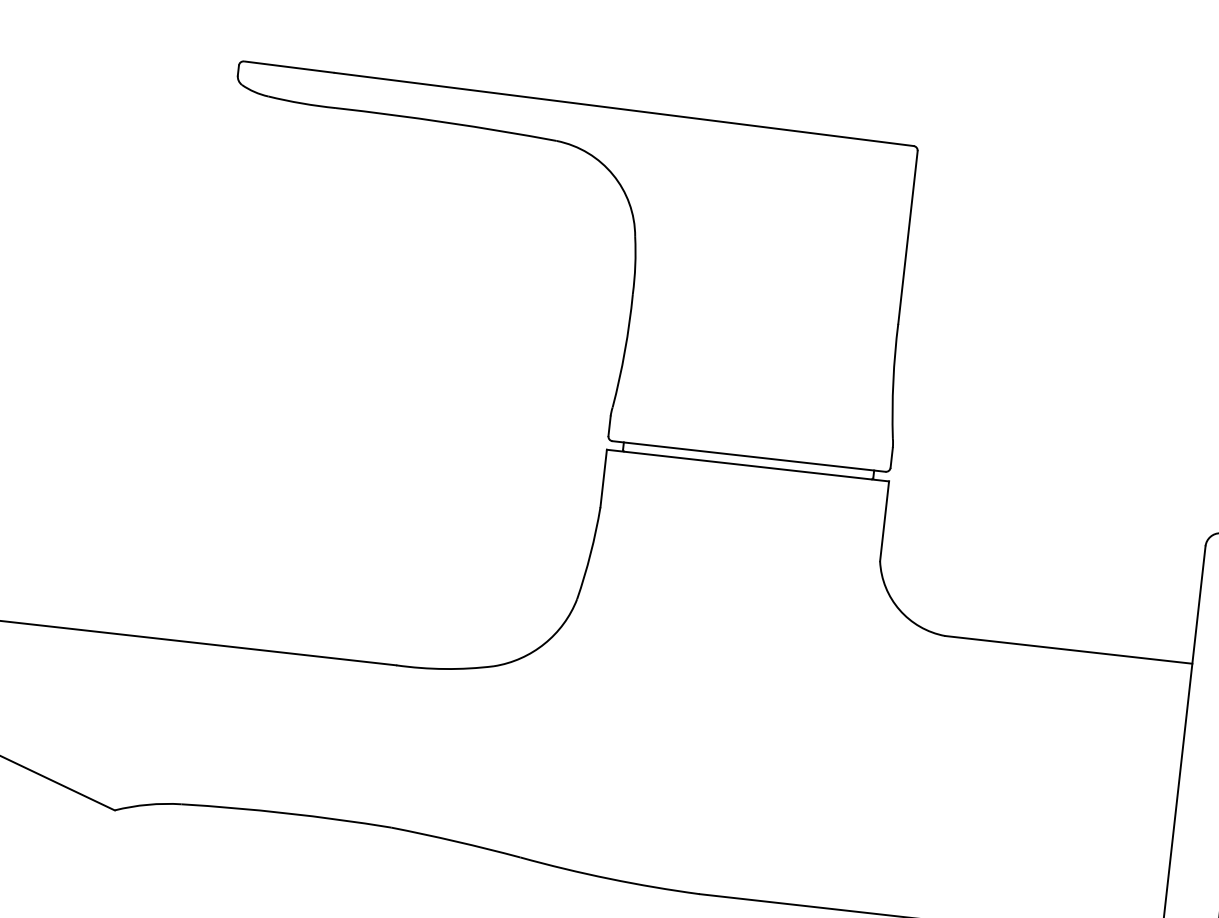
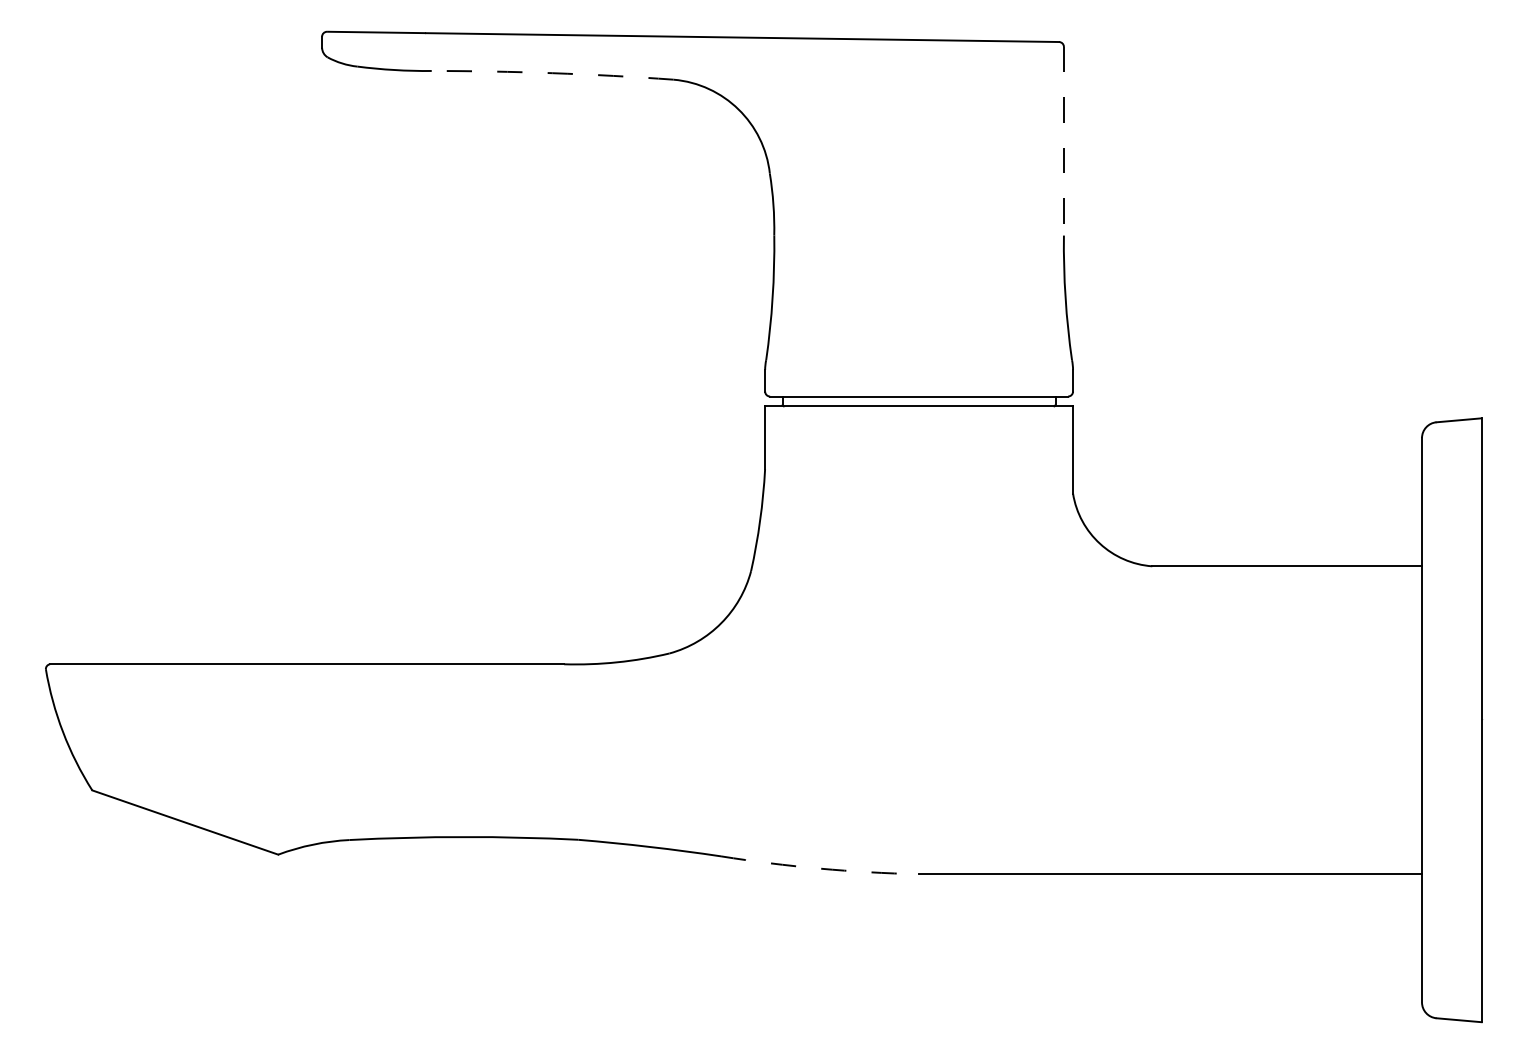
arc: (446, 122) -> (552, 73), solid -> dashed
line: (907, 237) -> (1063, 141), solid -> dashed
arc: (609, 878) -> (819, 868), solid -> dashed

